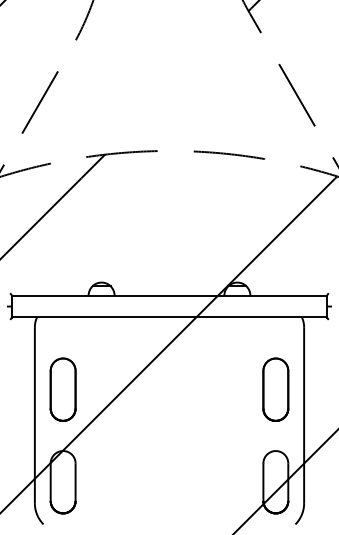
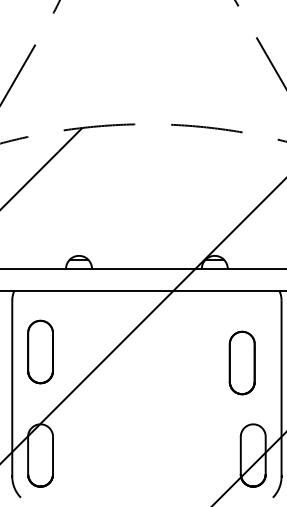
part: (62, 389) -> (39, 351), moved
part: (275, 389) -> (241, 362), moved

